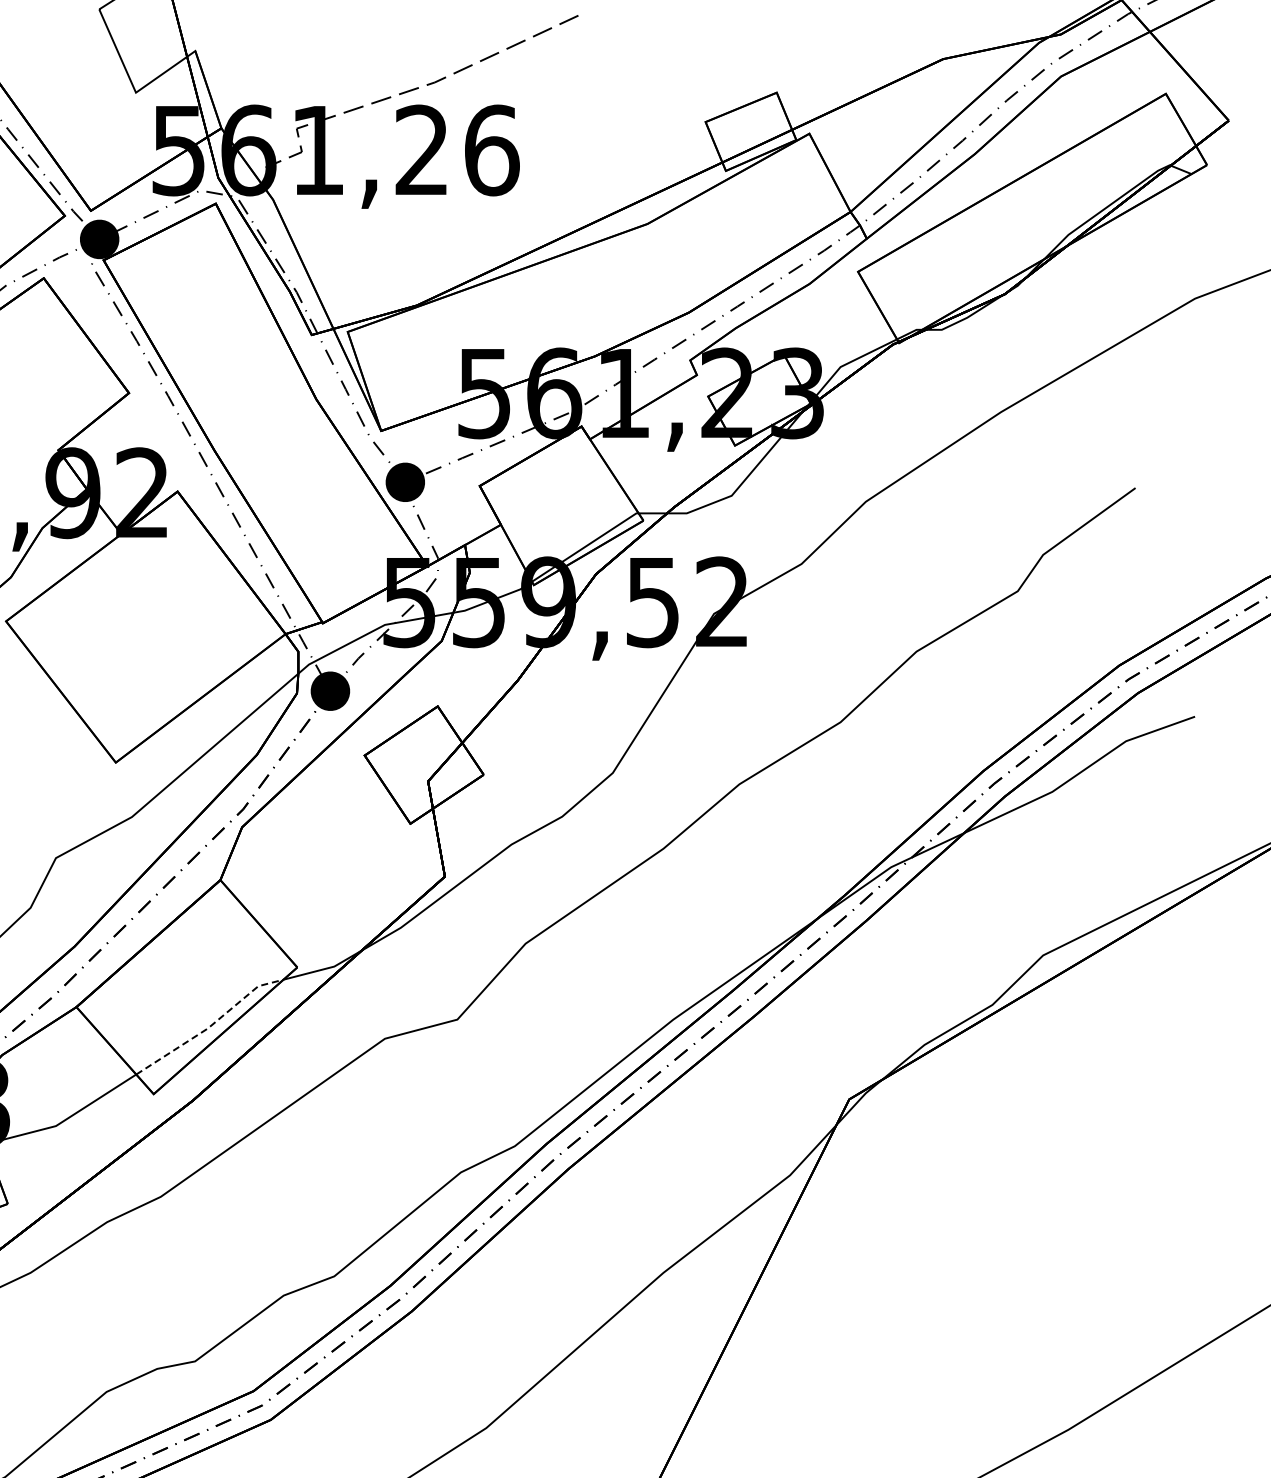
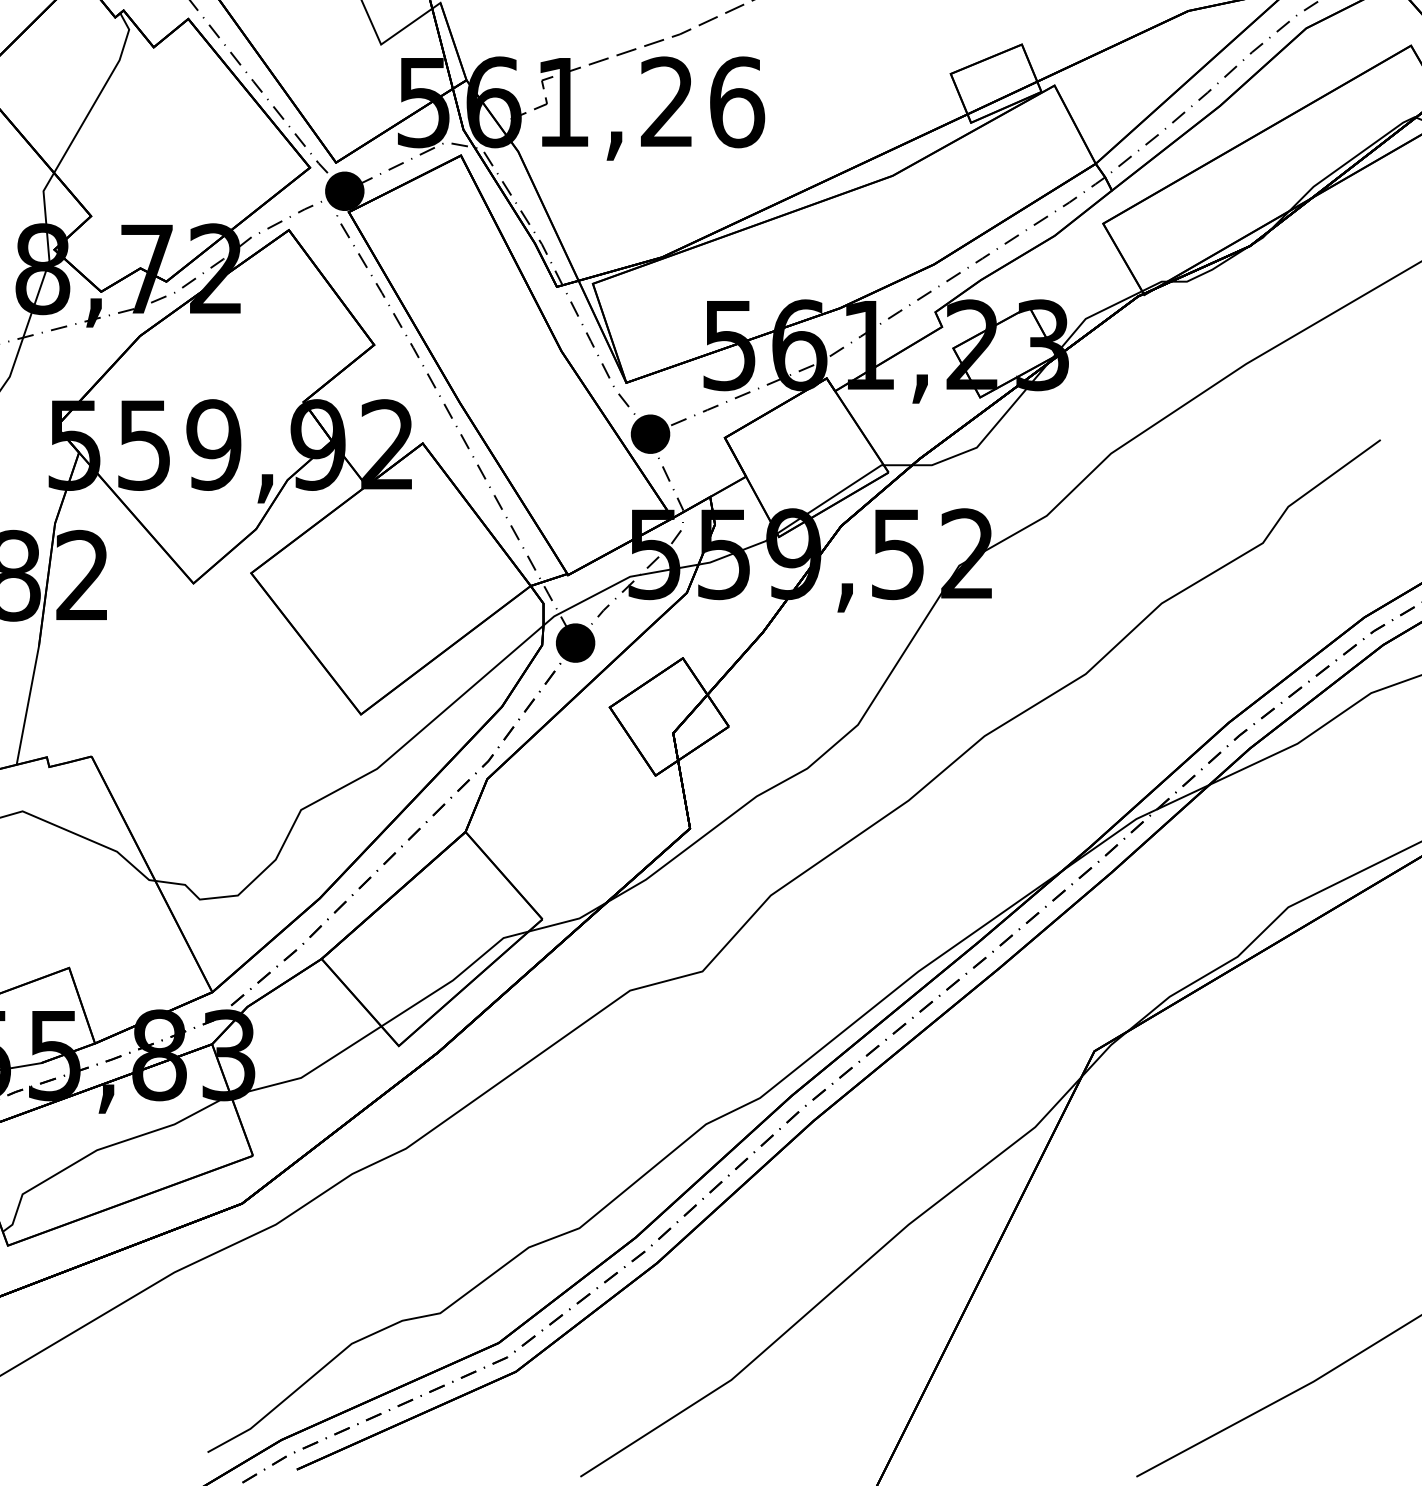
line: (210, 1025) -> (455, 977), dashed -> solid

